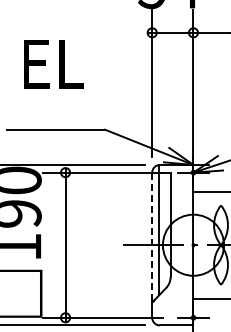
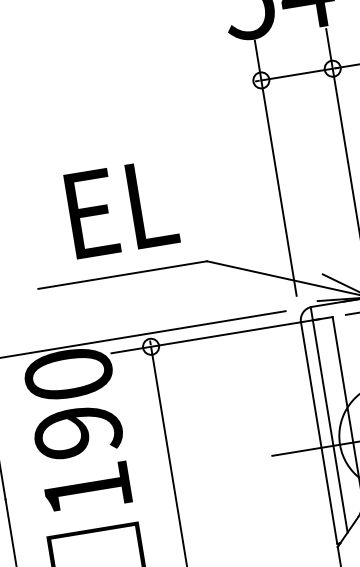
text: (53, 64) -> (121, 209), moved
line: (152, 237) -> (319, 434), dashed -> solid

